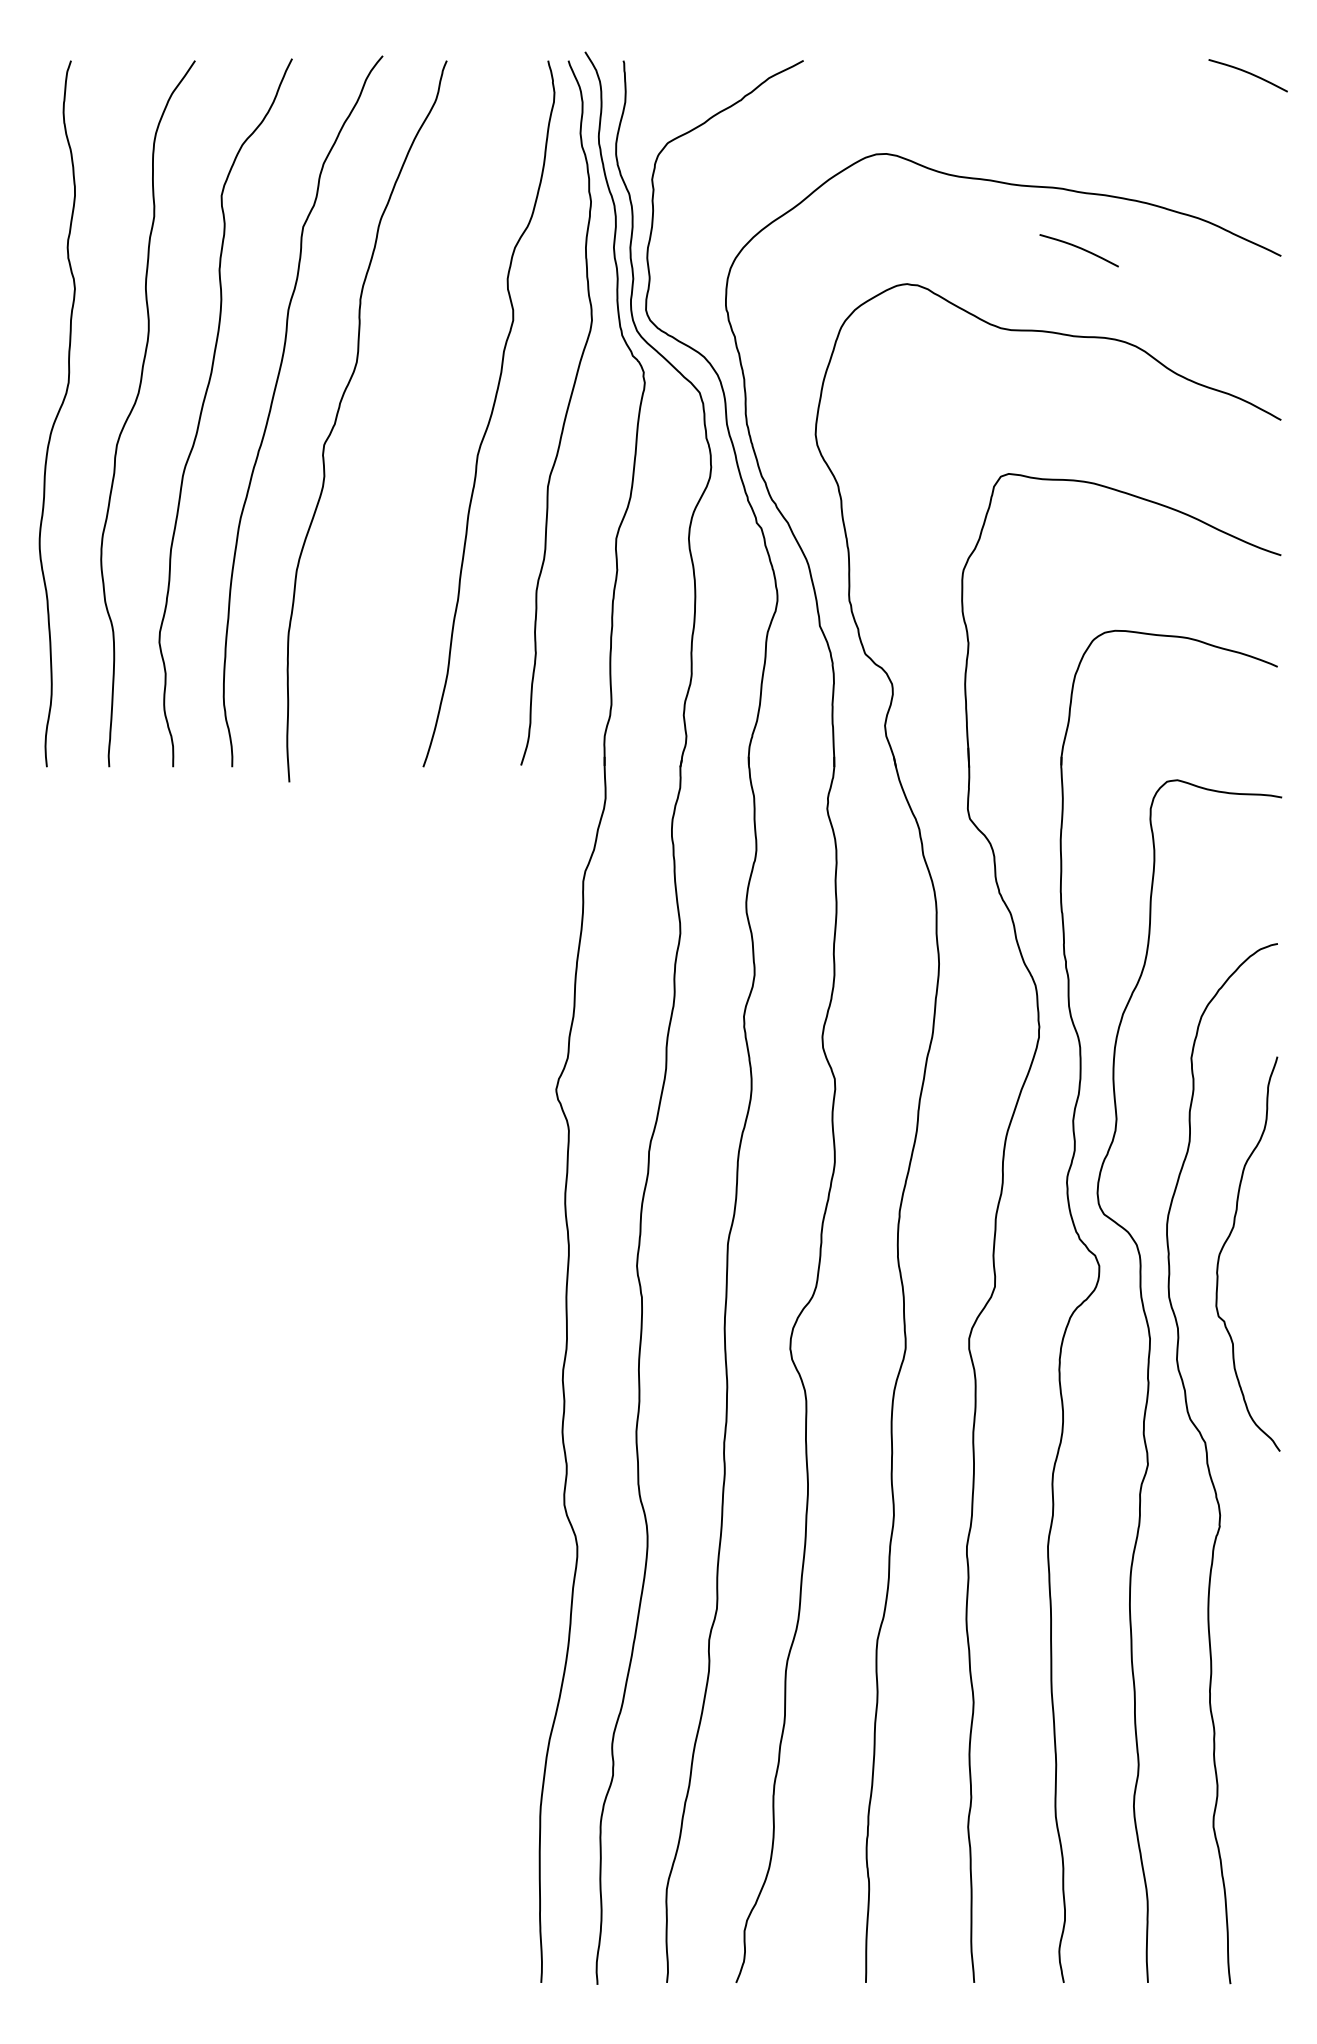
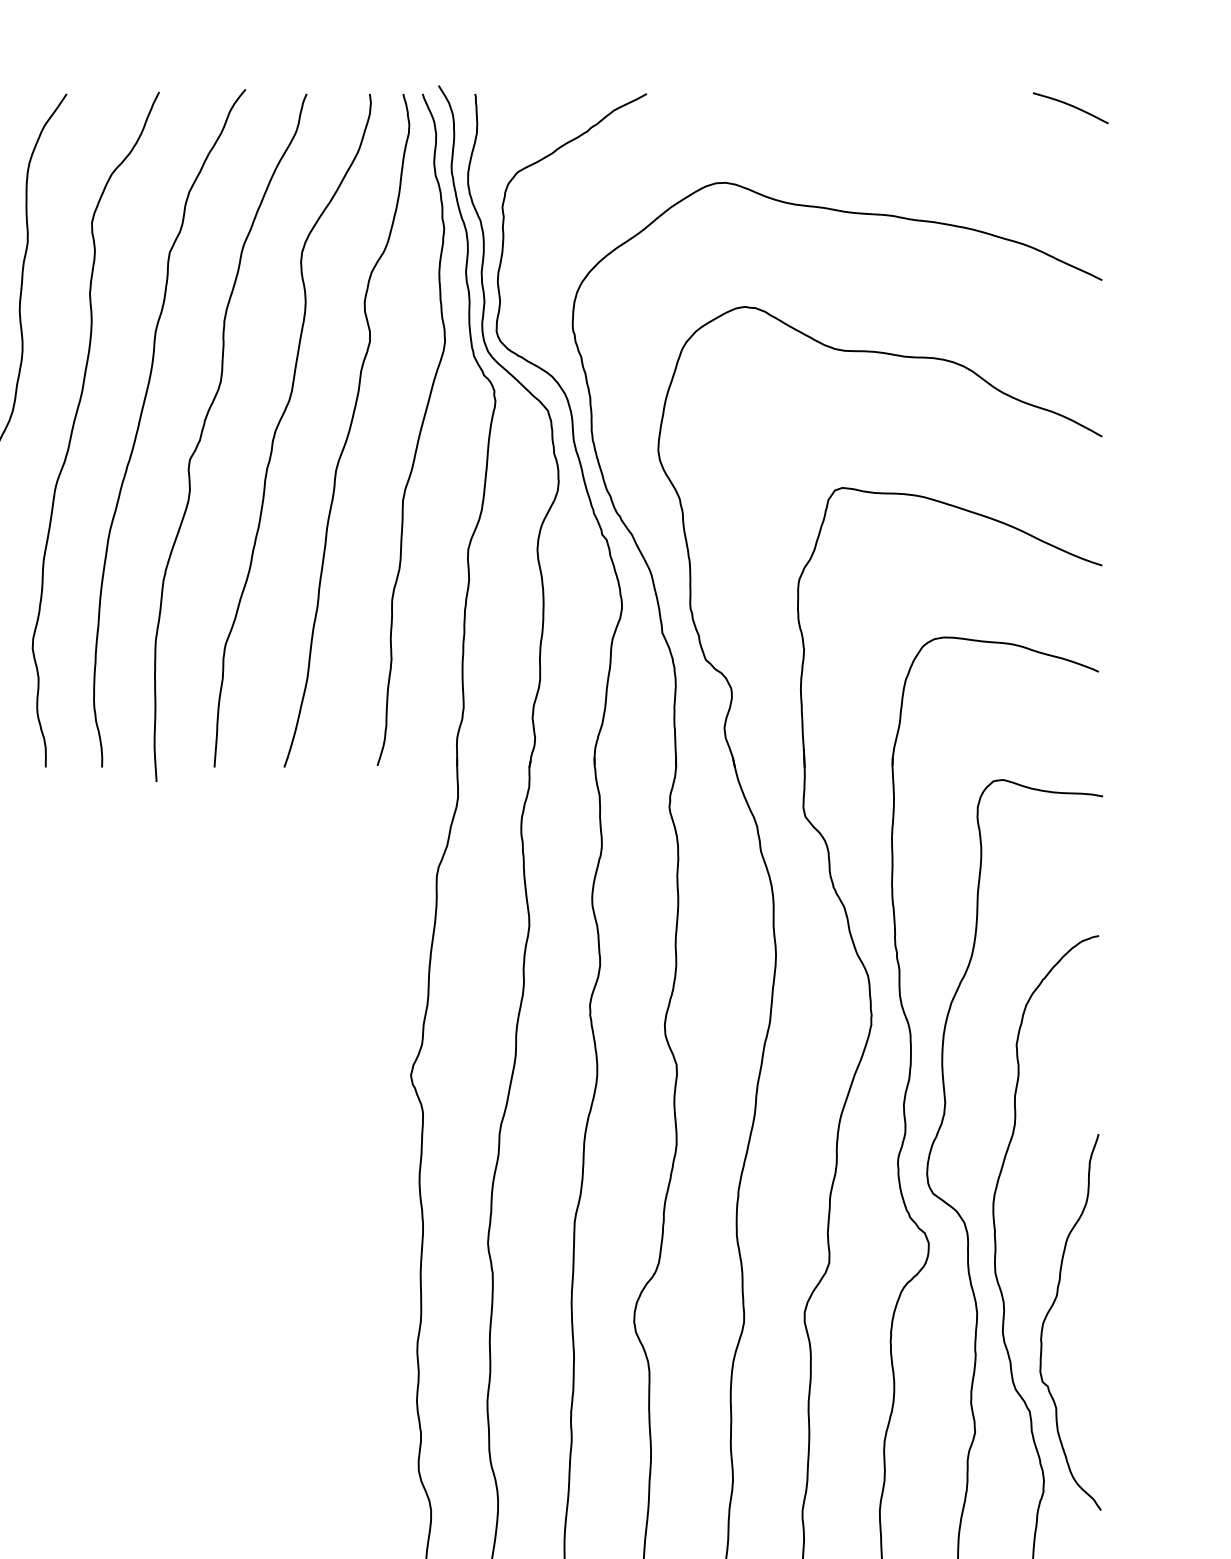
curve: (1078, 248) -> (908, 272), removed
curve: (418, 407) -> (279, 424), added
curve: (1228, 1239) -> (1051, 1308), moved

